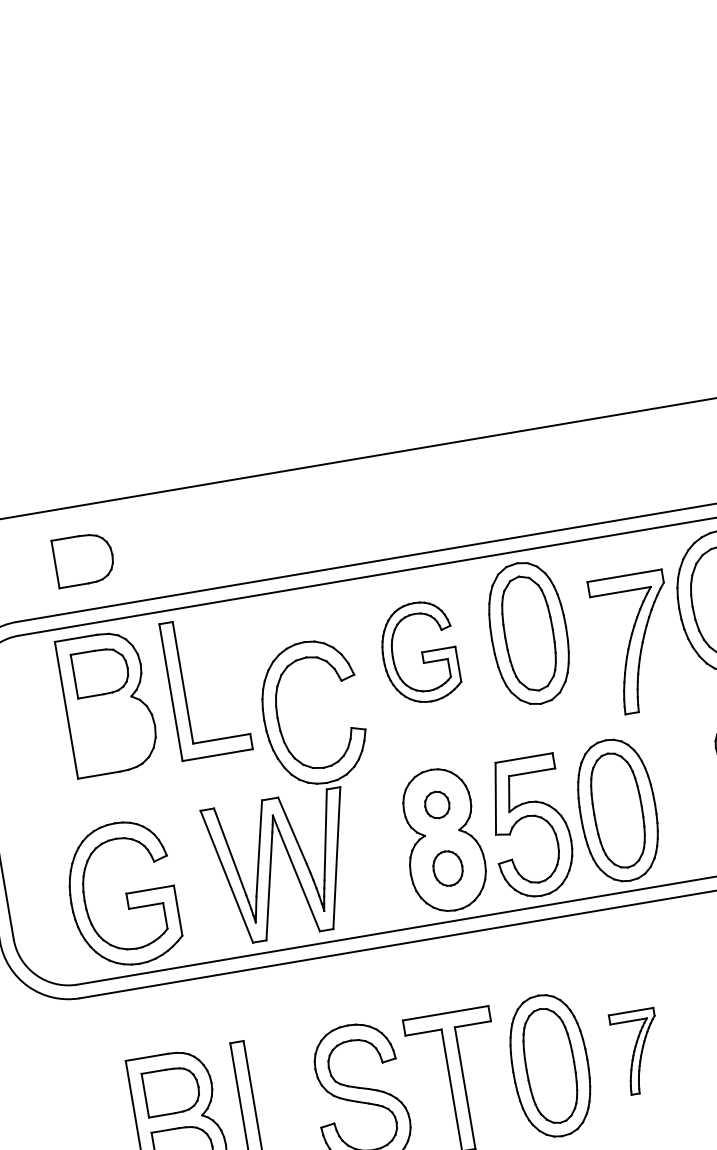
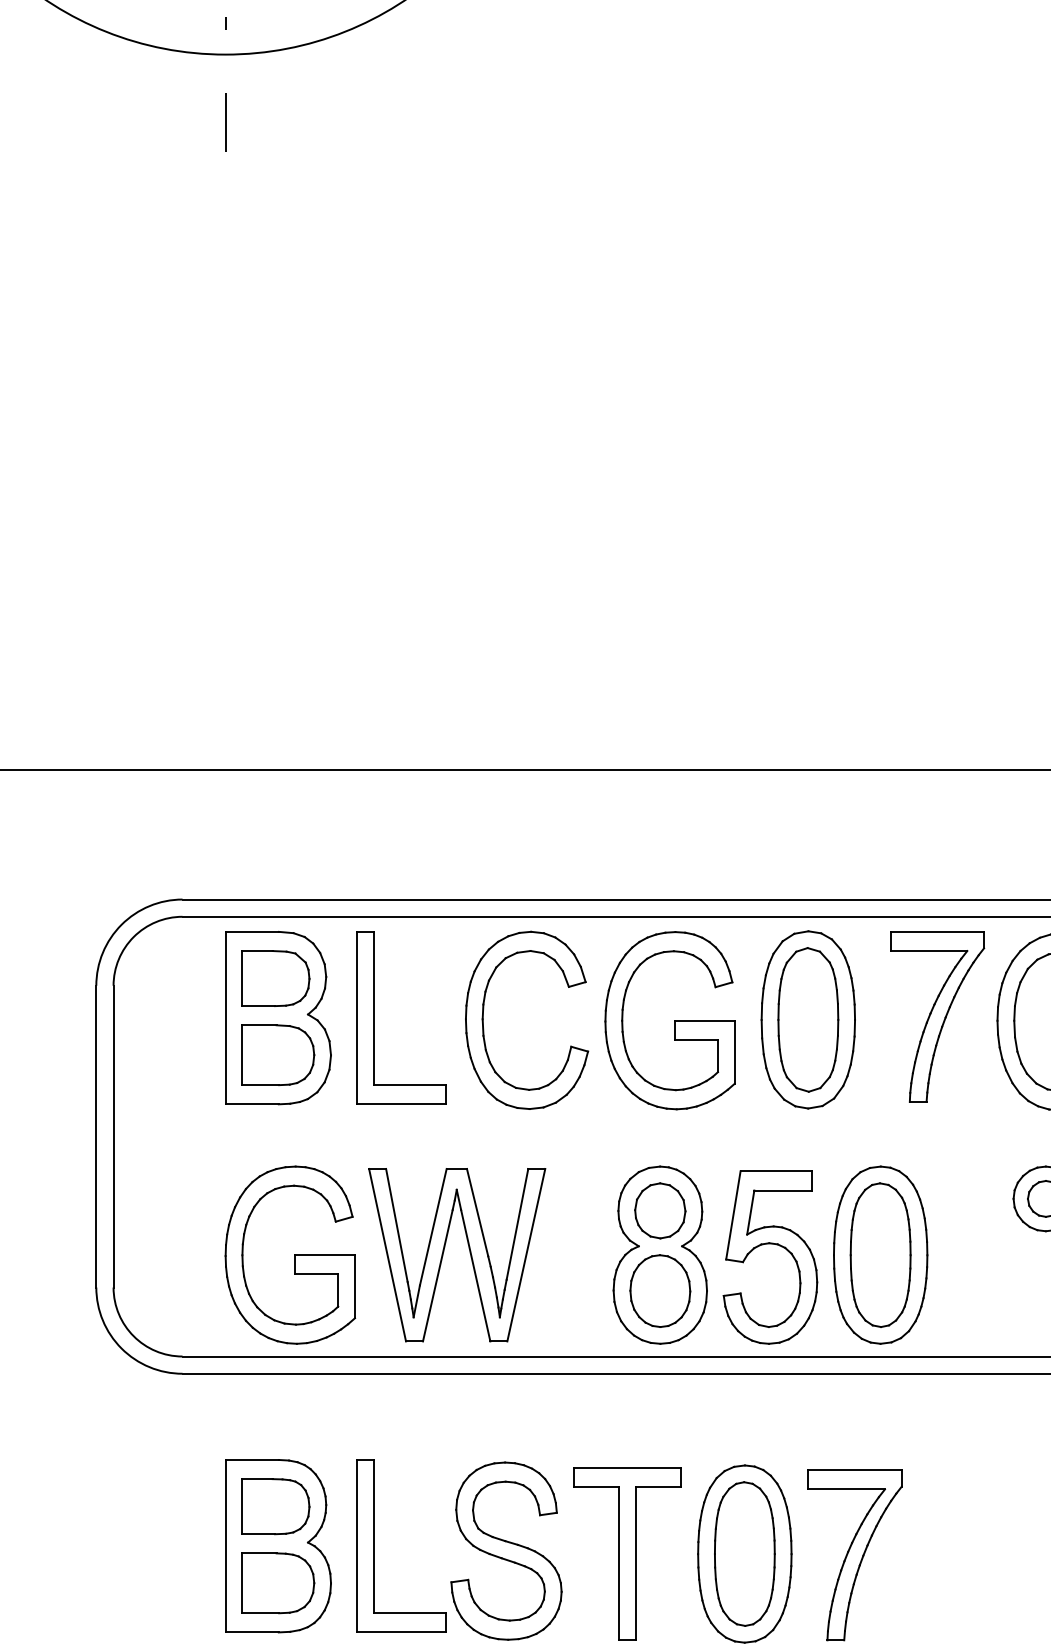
part: (84, 559) -> (278, 1054), moved
part: (636, 642) -> (937, 1016), moved
part: (418, 652) -> (669, 1020), size x1.43
part: (278, 718) -> (483, 1019), moved
part: (437, 804) -> (660, 1210), size x1.67
part: (448, 868) -> (660, 1290), size x1.67
part: (122, 893) -> (290, 1254), moved
part: (637, 1052) -> (854, 1555), size x1.67

